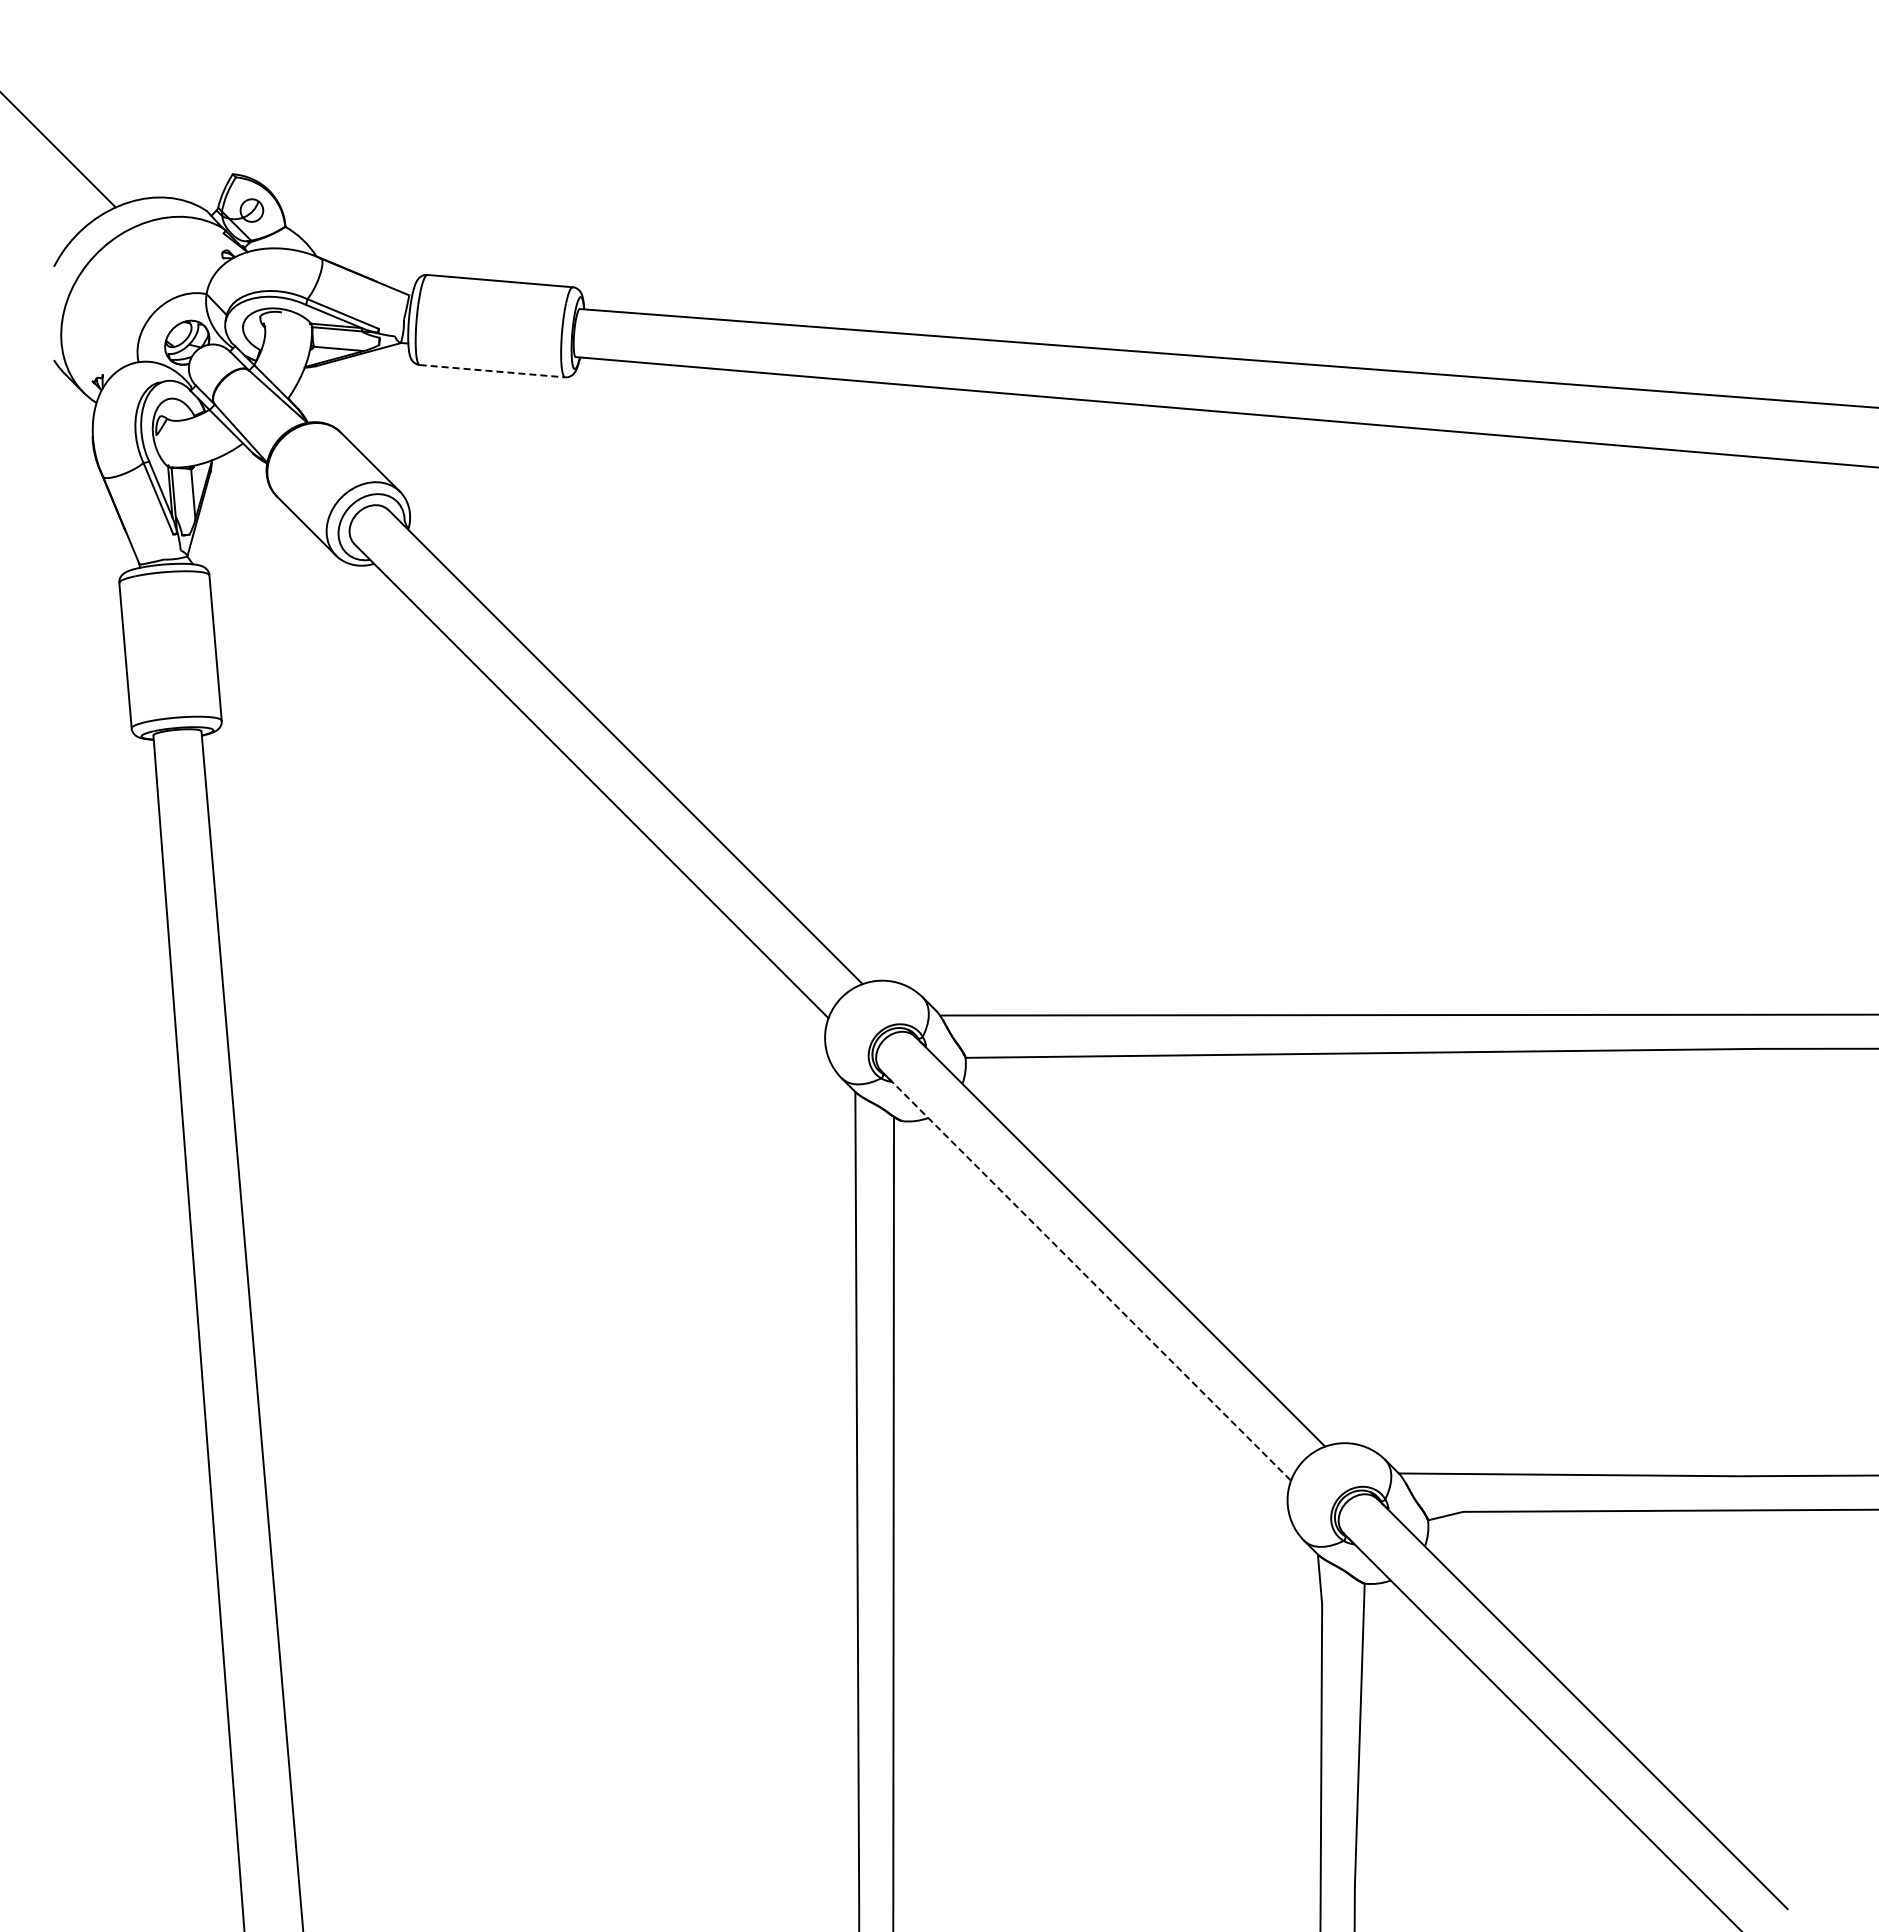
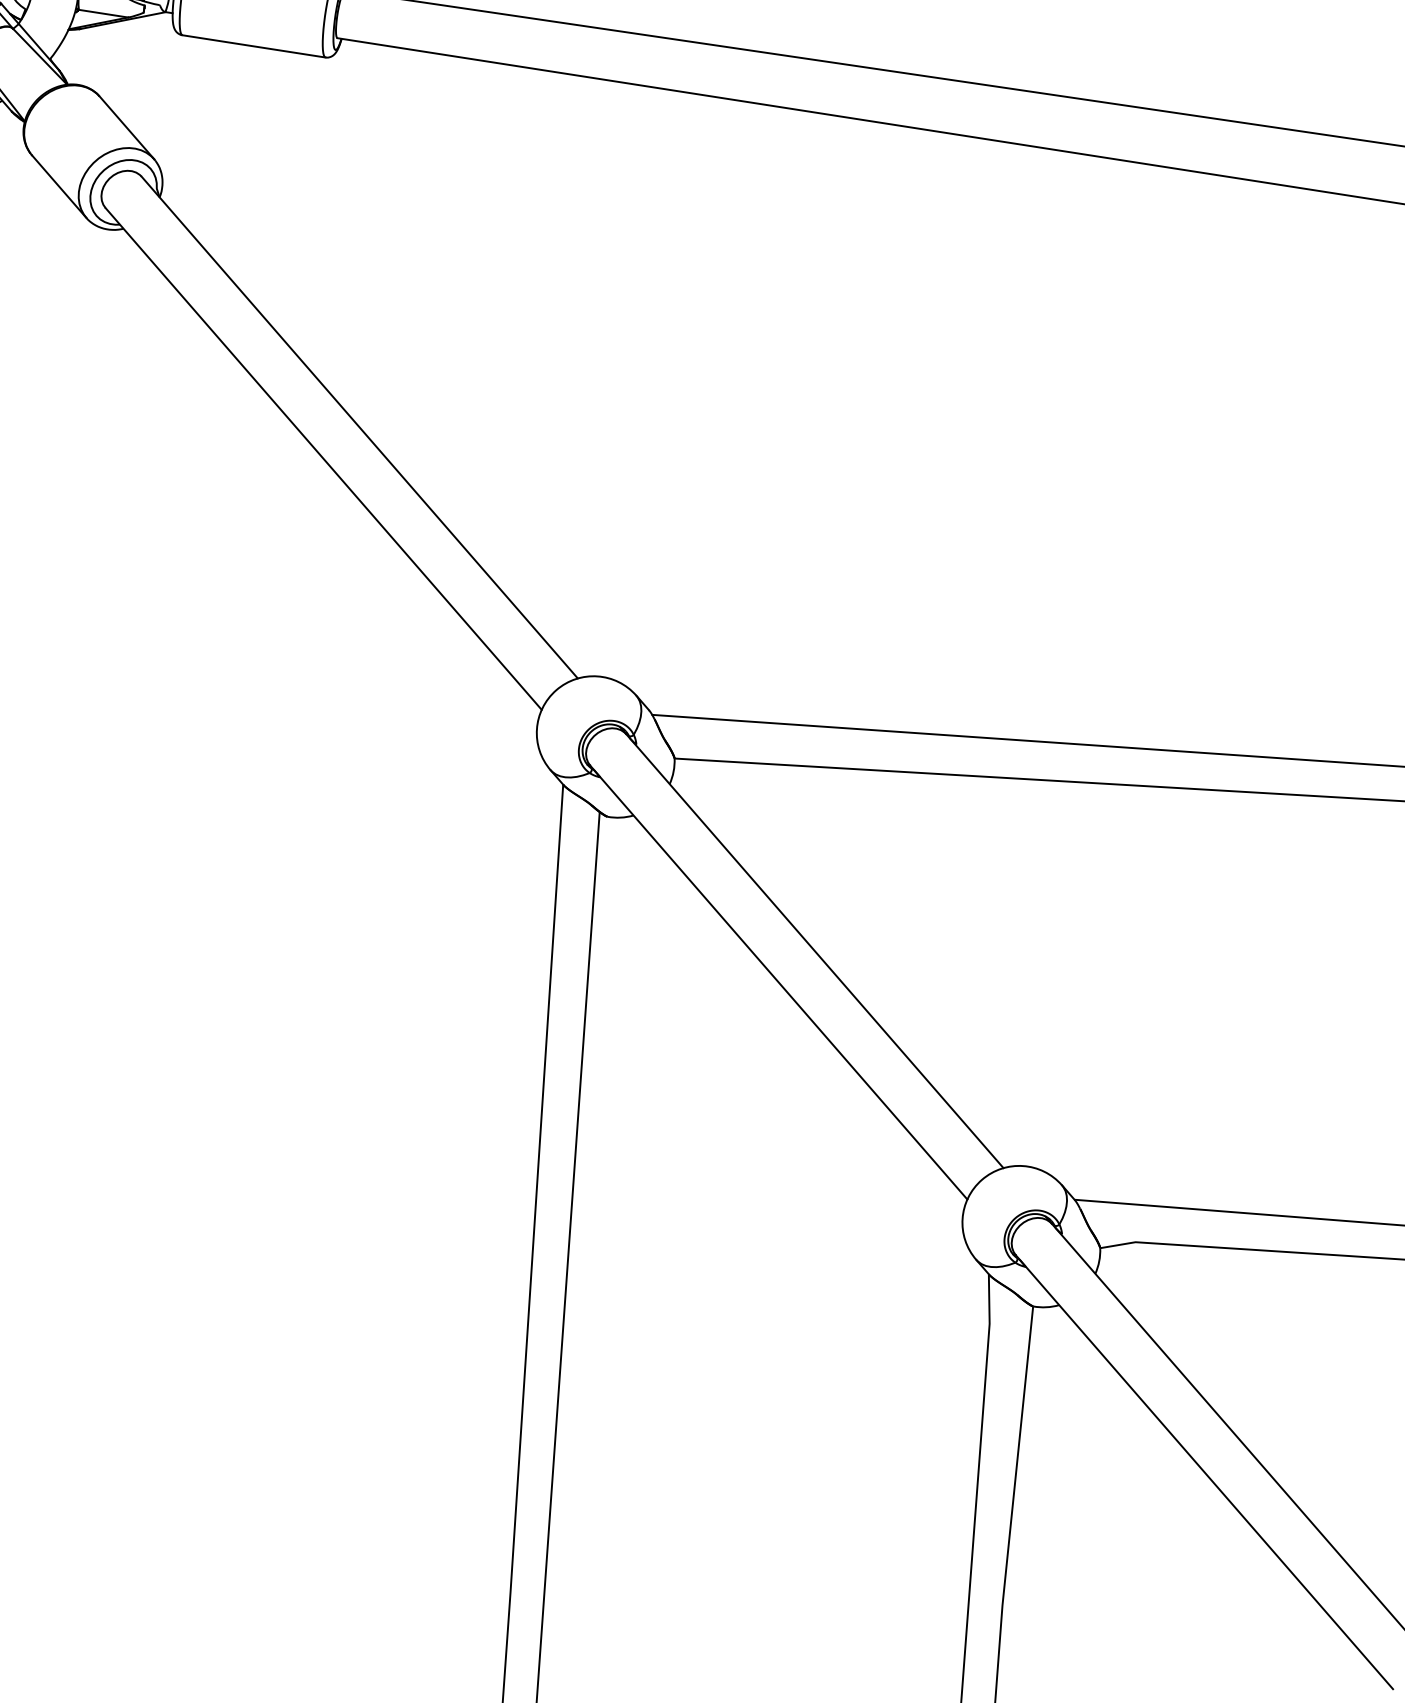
line: (492, 371) -> (254, 46), dashed -> solid
line: (1086, 1275) -> (779, 982), dashed -> solid

